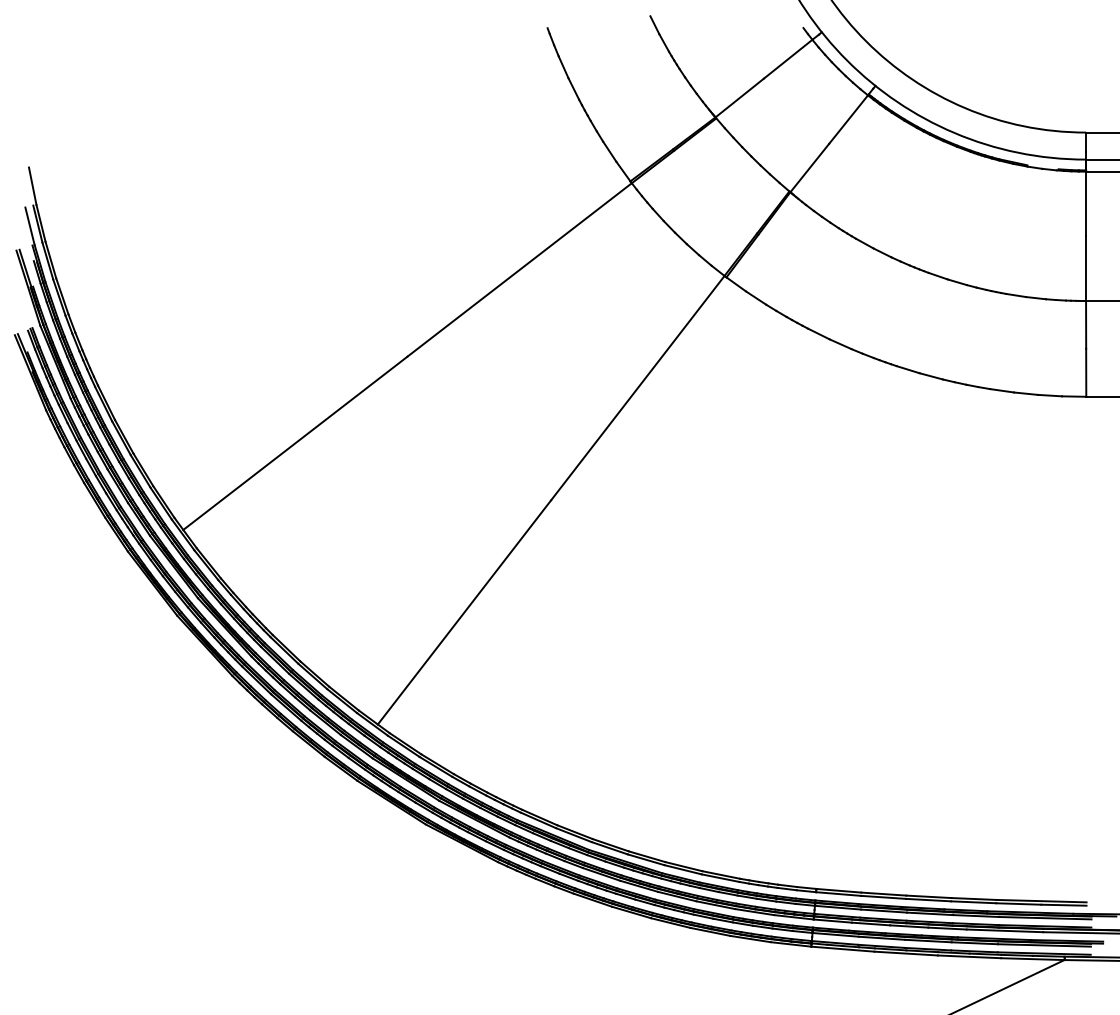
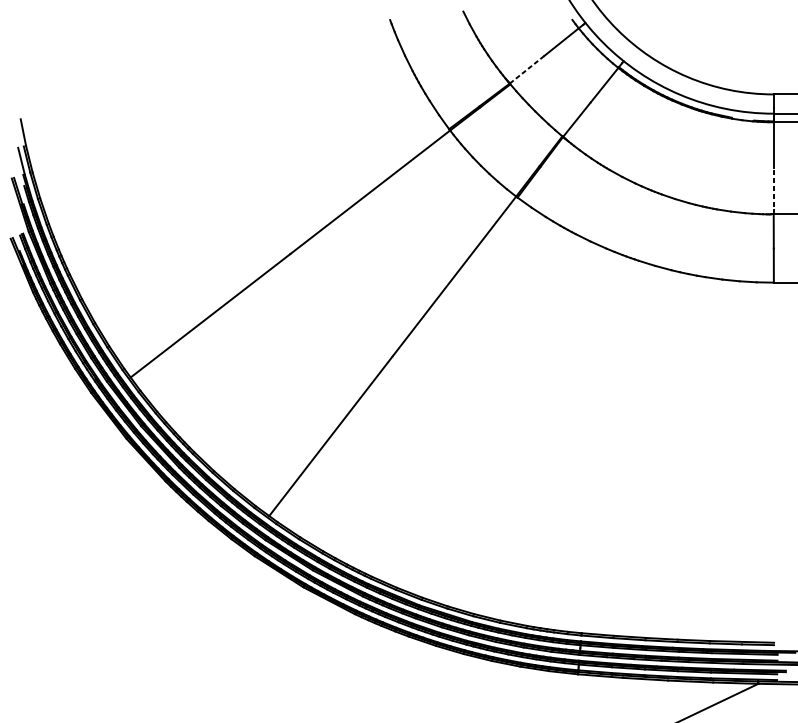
line: (740, 97) -> (527, 69), solid -> dashed
line: (1086, 268) -> (774, 191), solid -> dashed

